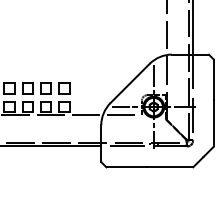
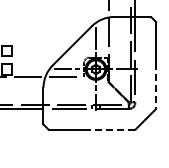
line: (214, 123) -> (156, 85), solid -> dashed
line: (169, 167) -> (111, 129), solid -> dashed

